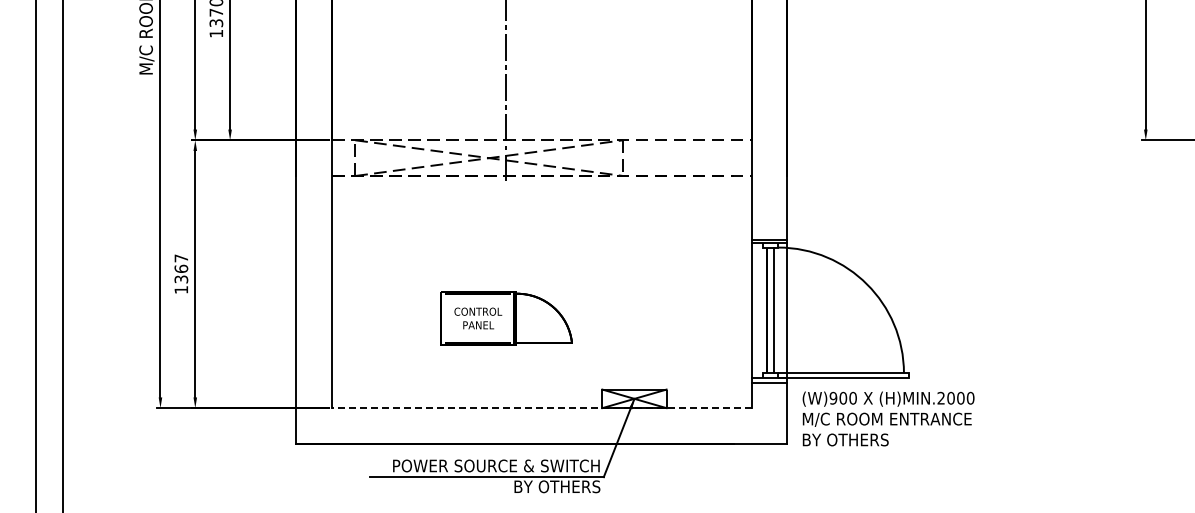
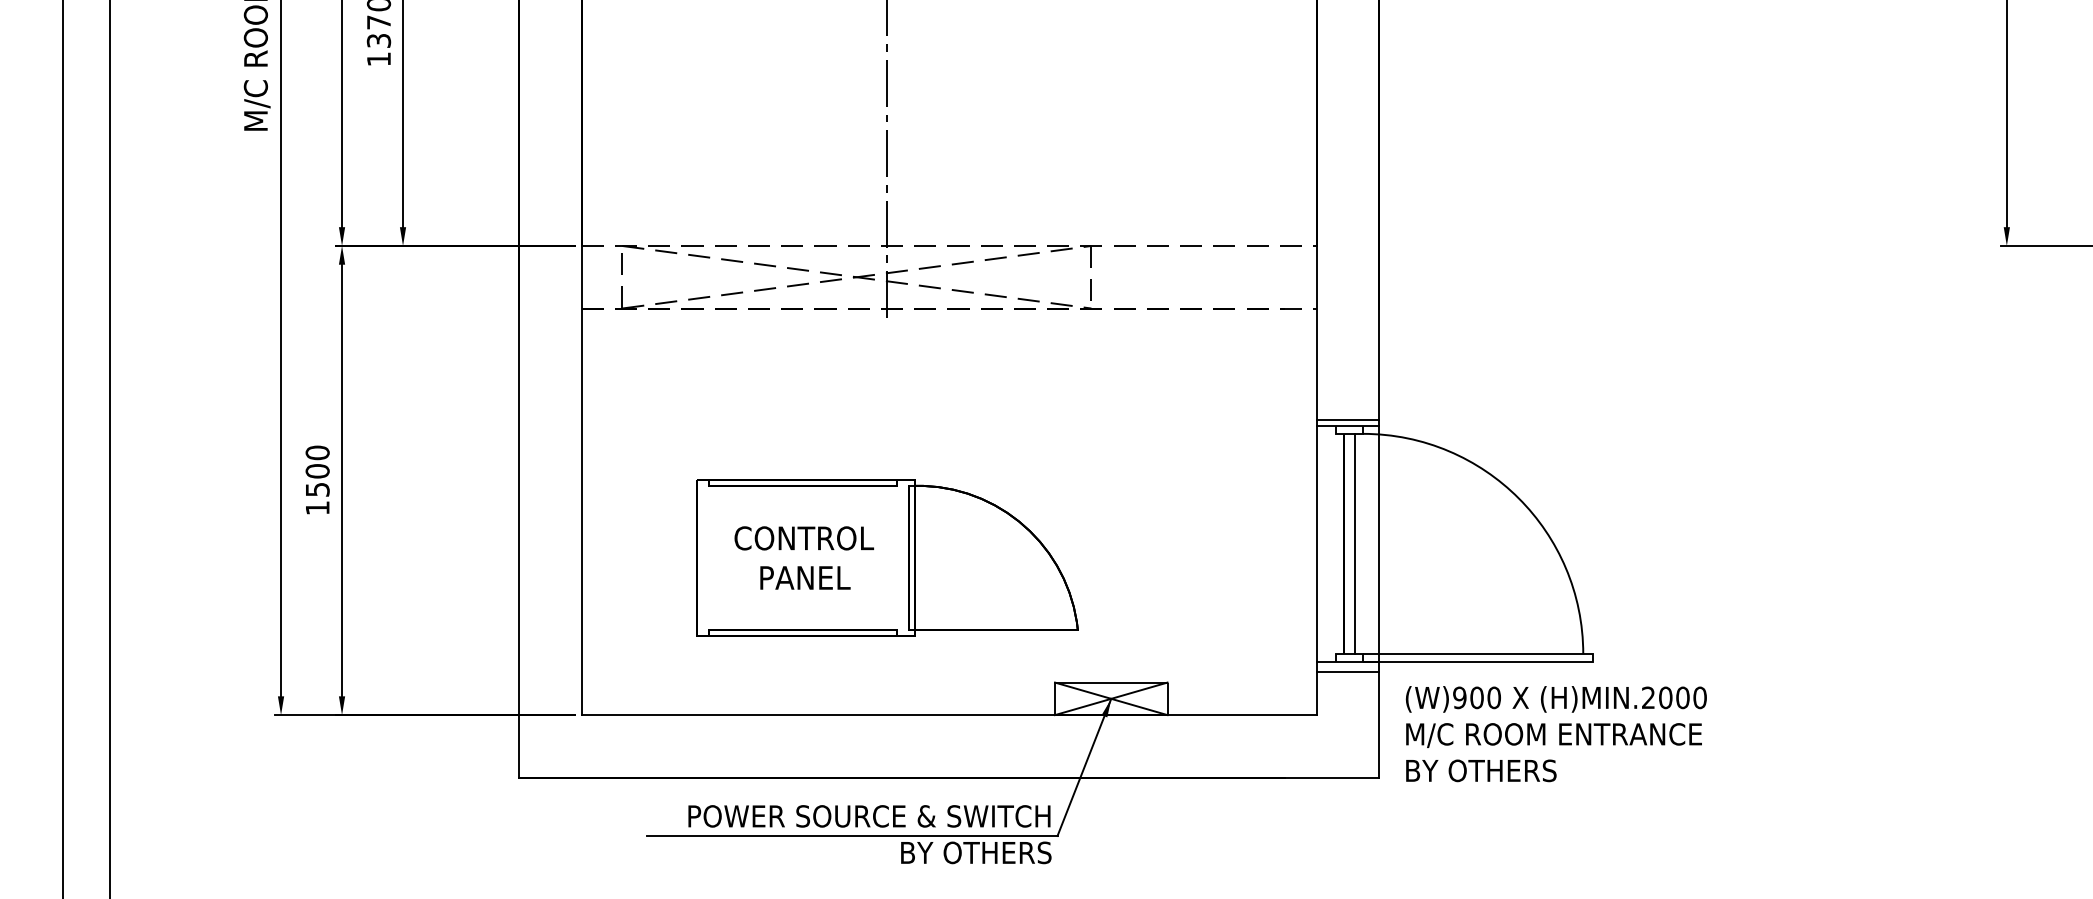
text: (181, 268) -> (317, 470), 1367 -> 1500
part: (506, 318) -> (887, 558), size x1.67
line: (541, 408) -> (948, 715), dashed -> solid

